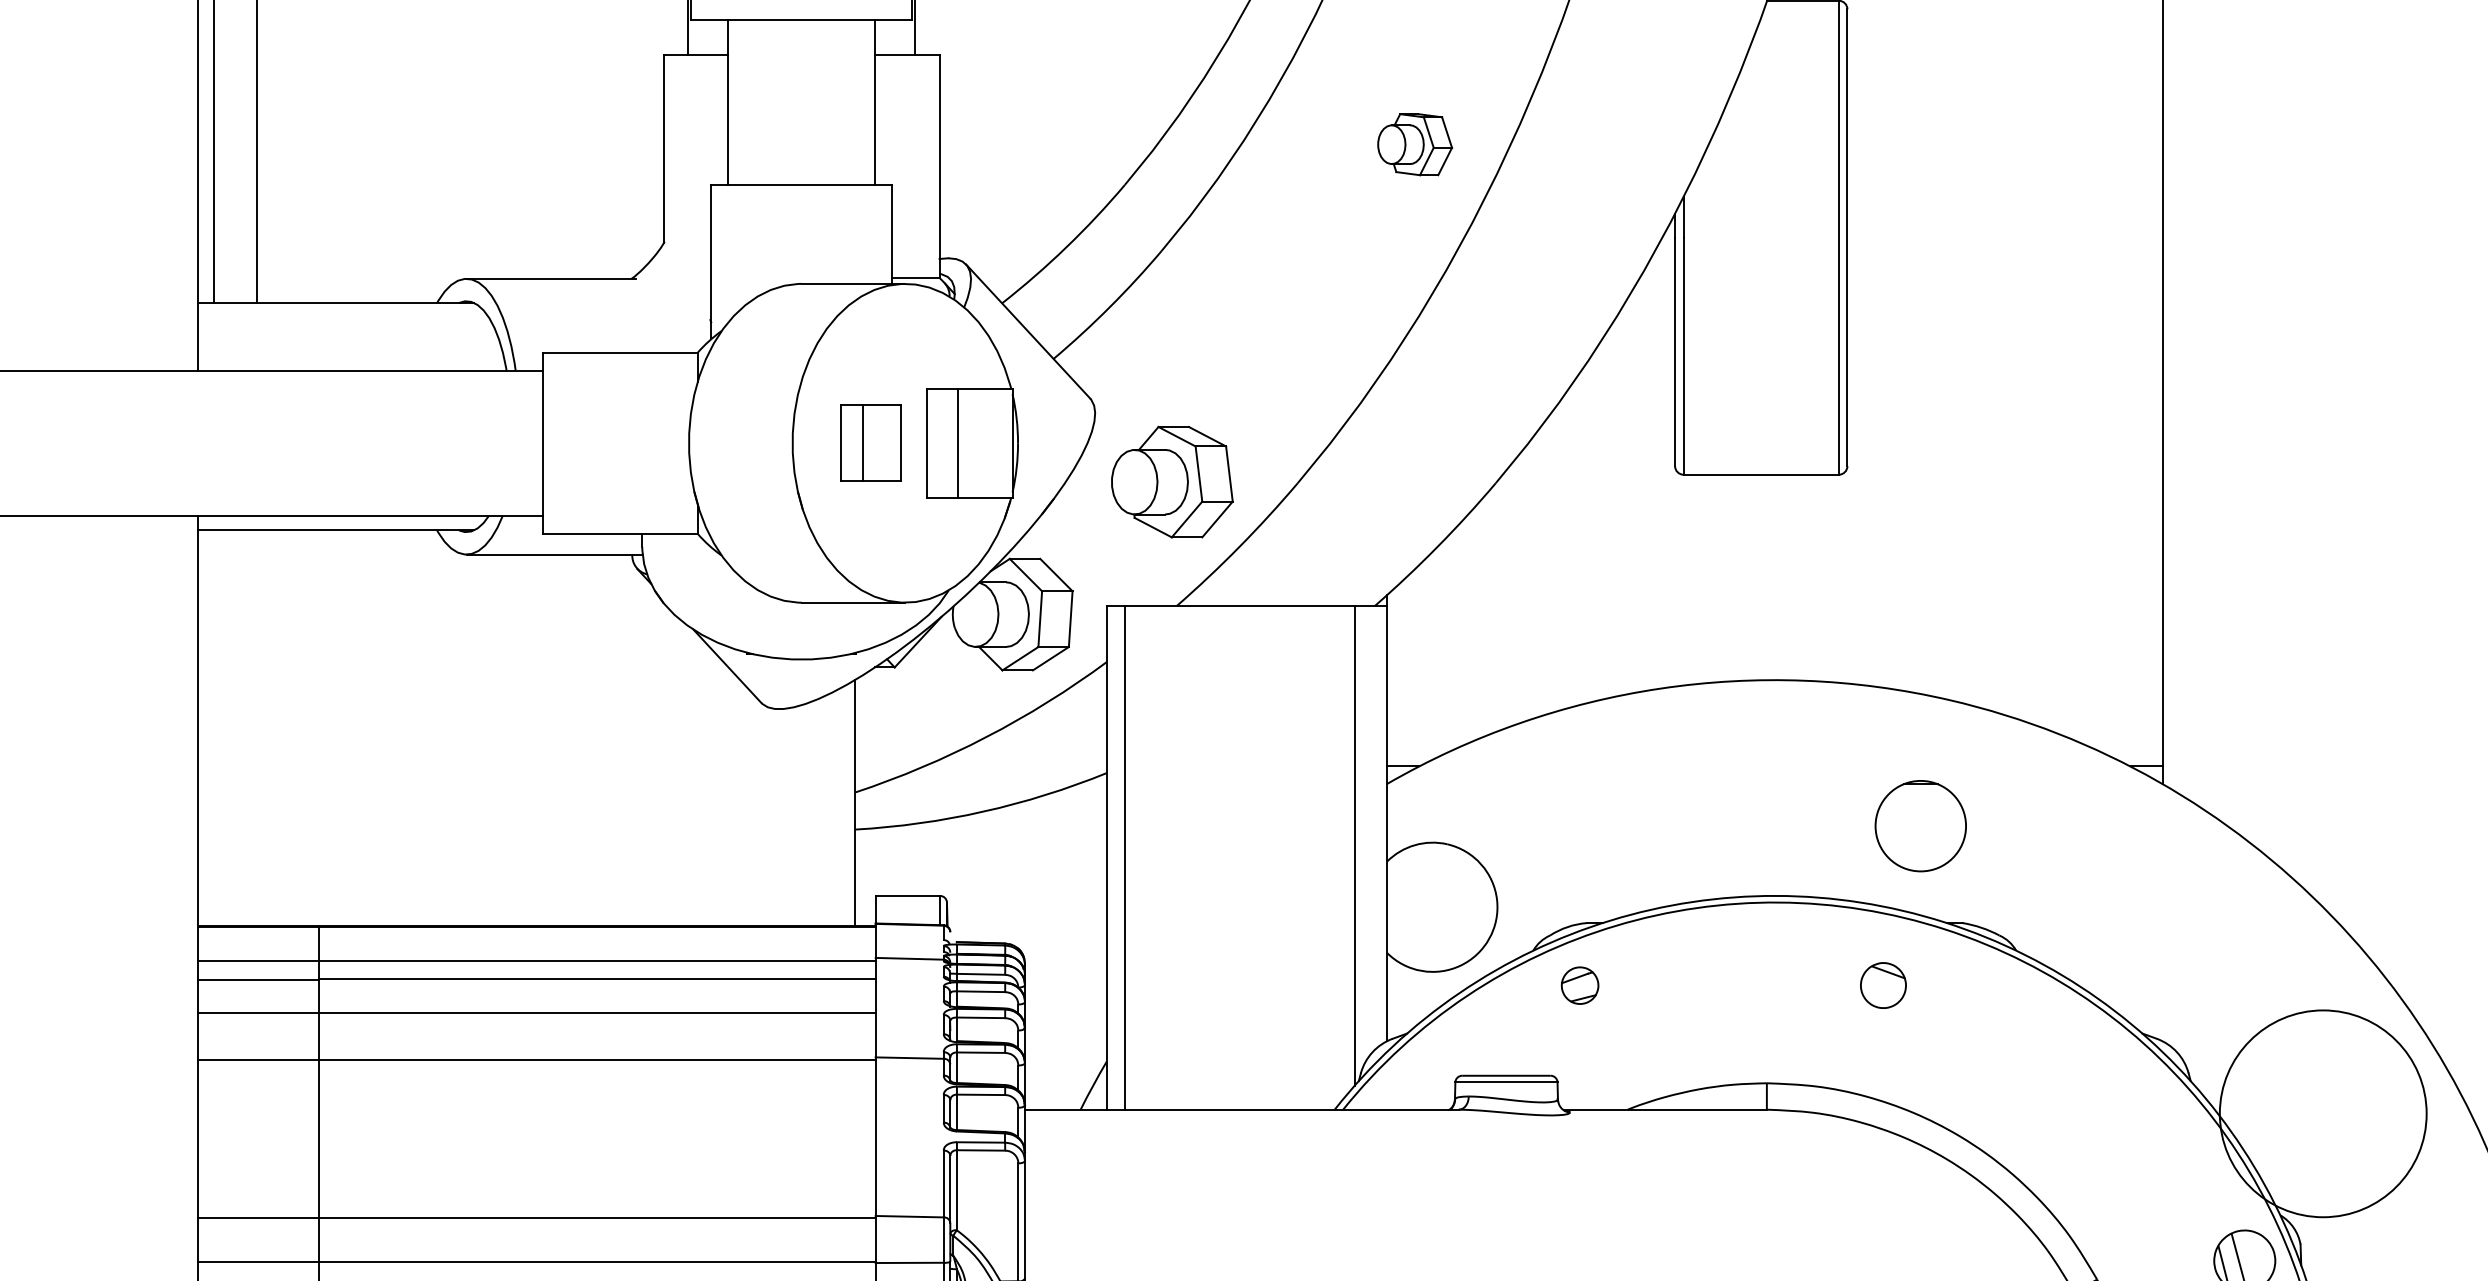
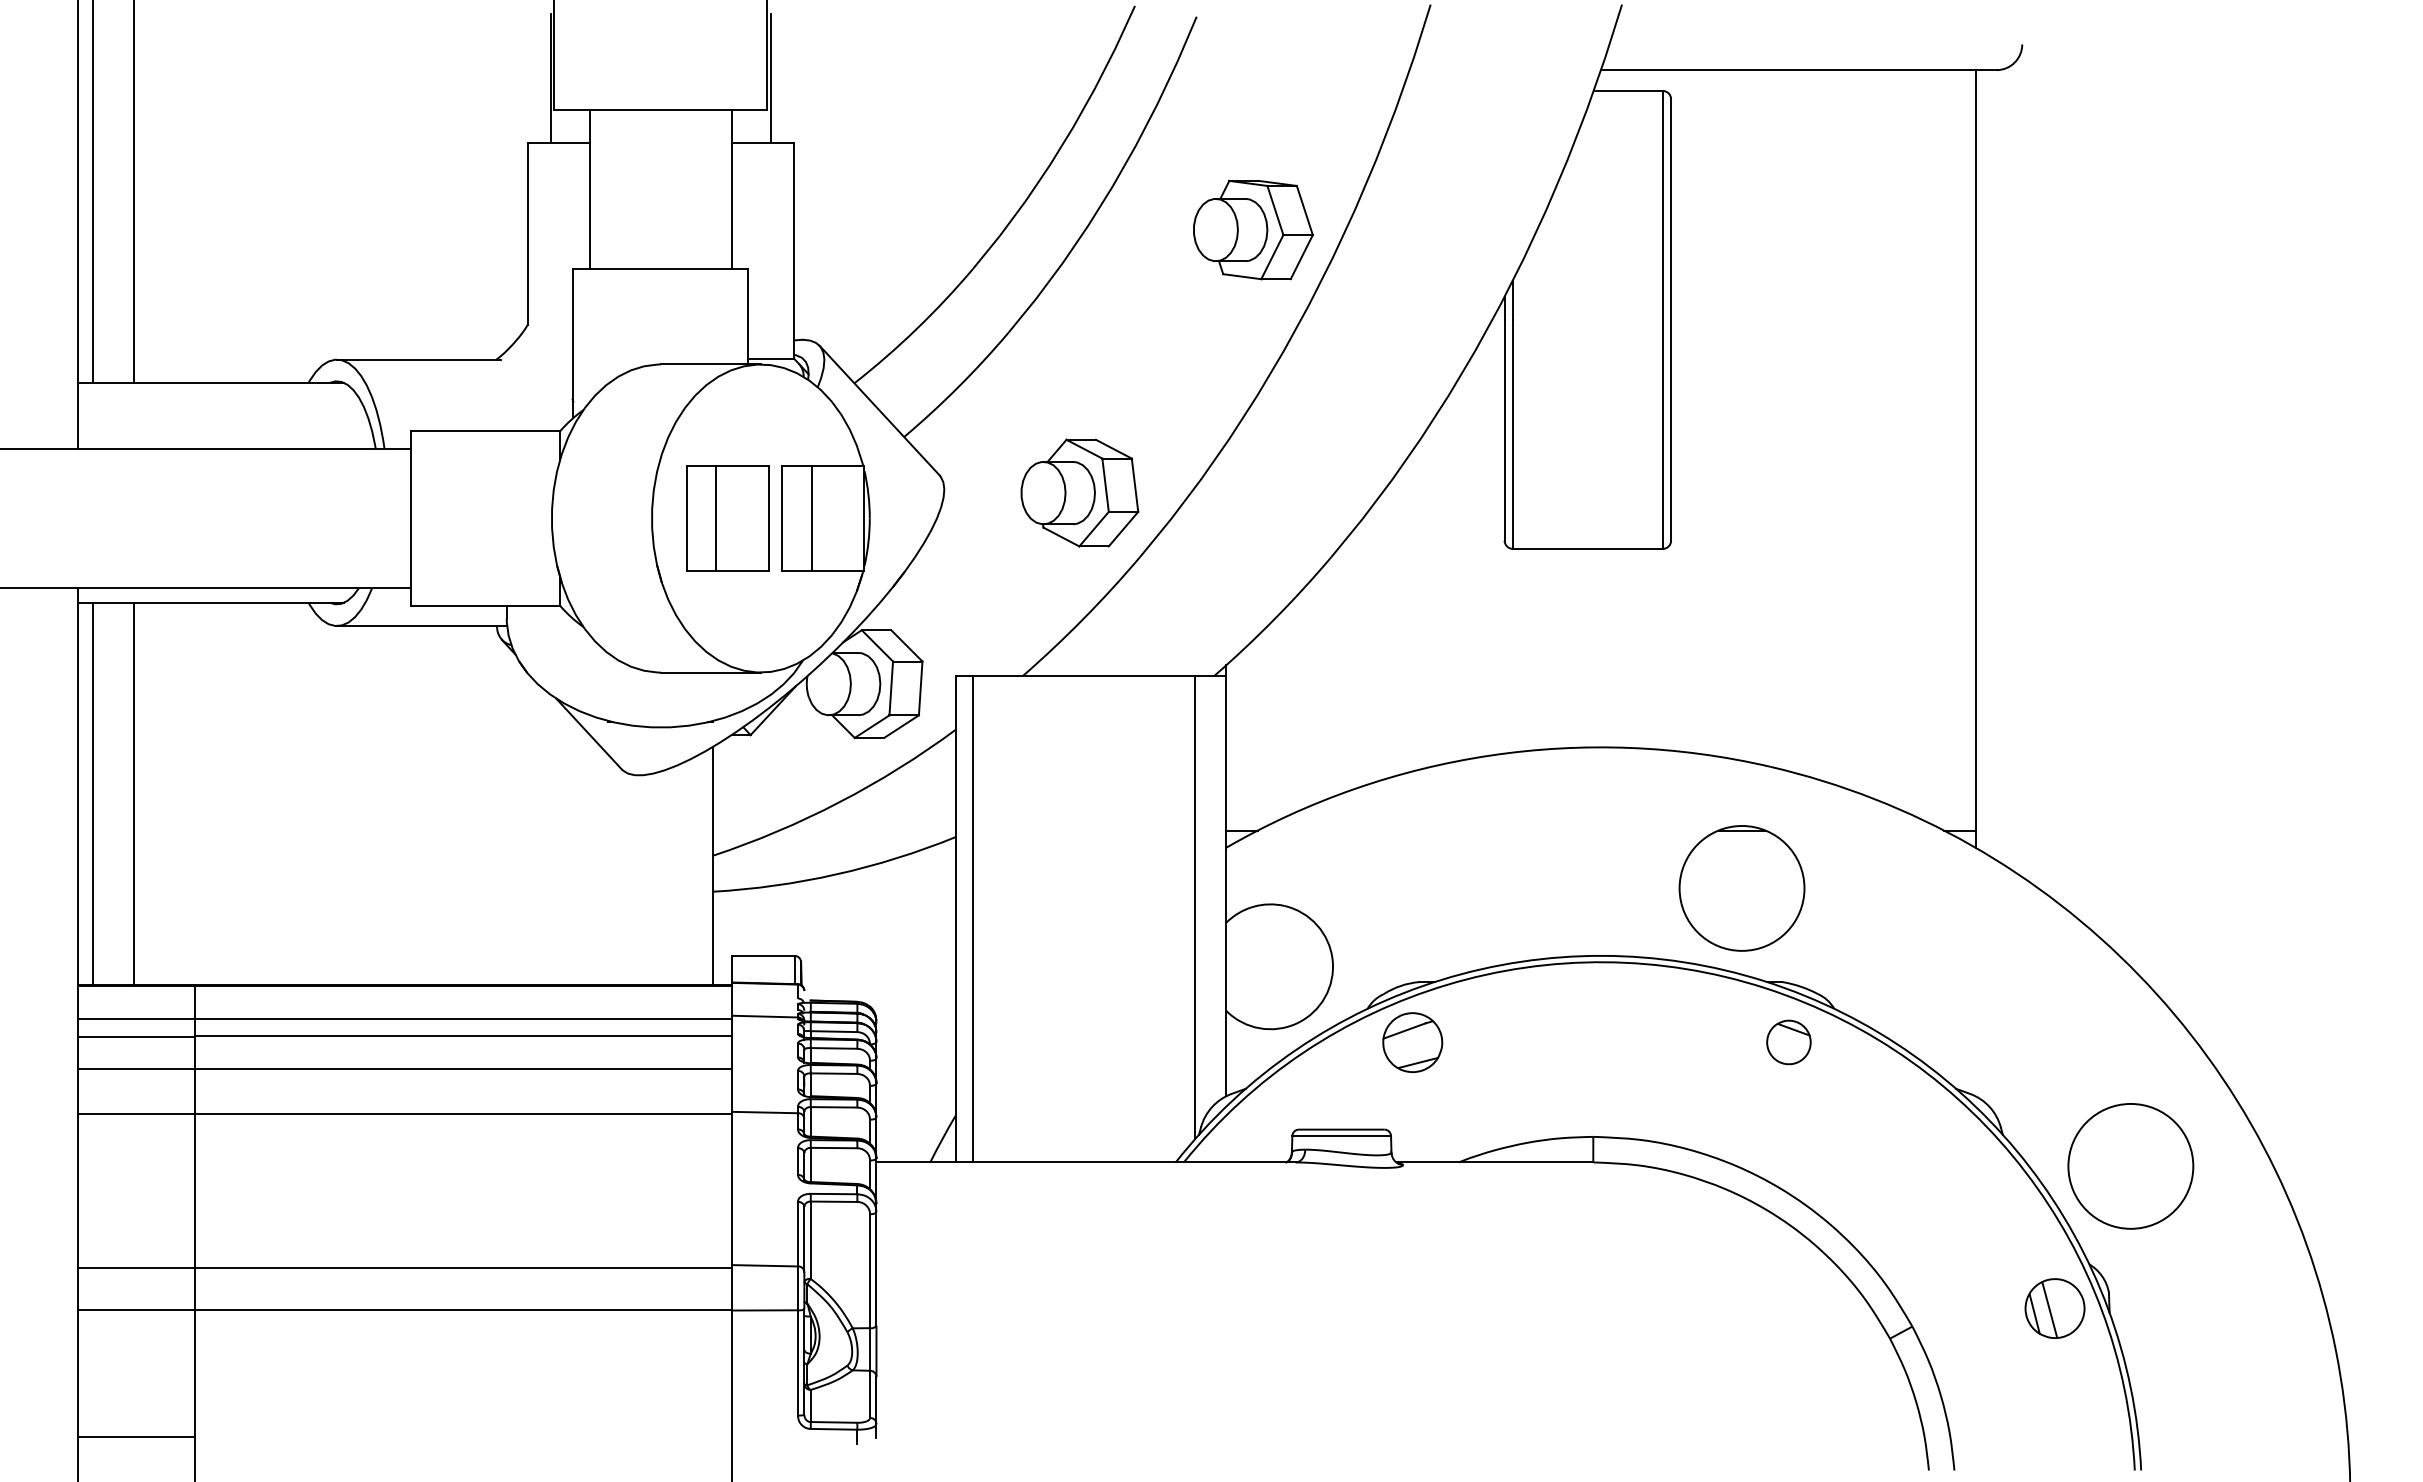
part: (1415, 144) -> (1253, 229), size x1.67
part: (870, 443) -> (727, 518), size x1.43
part: (1171, 481) -> (1079, 492), moved
line: (213, 727) -> (92, 793), added
line: (257, 727) -> (134, 793), added
part: (1920, 826) -> (1741, 888), size x1.43
part: (1579, 985) -> (1412, 1042), size x1.67
part: (1882, 985) -> (1788, 1042), moved
circle: (2322, 1112) -> (2130, 1165), size x0.62

